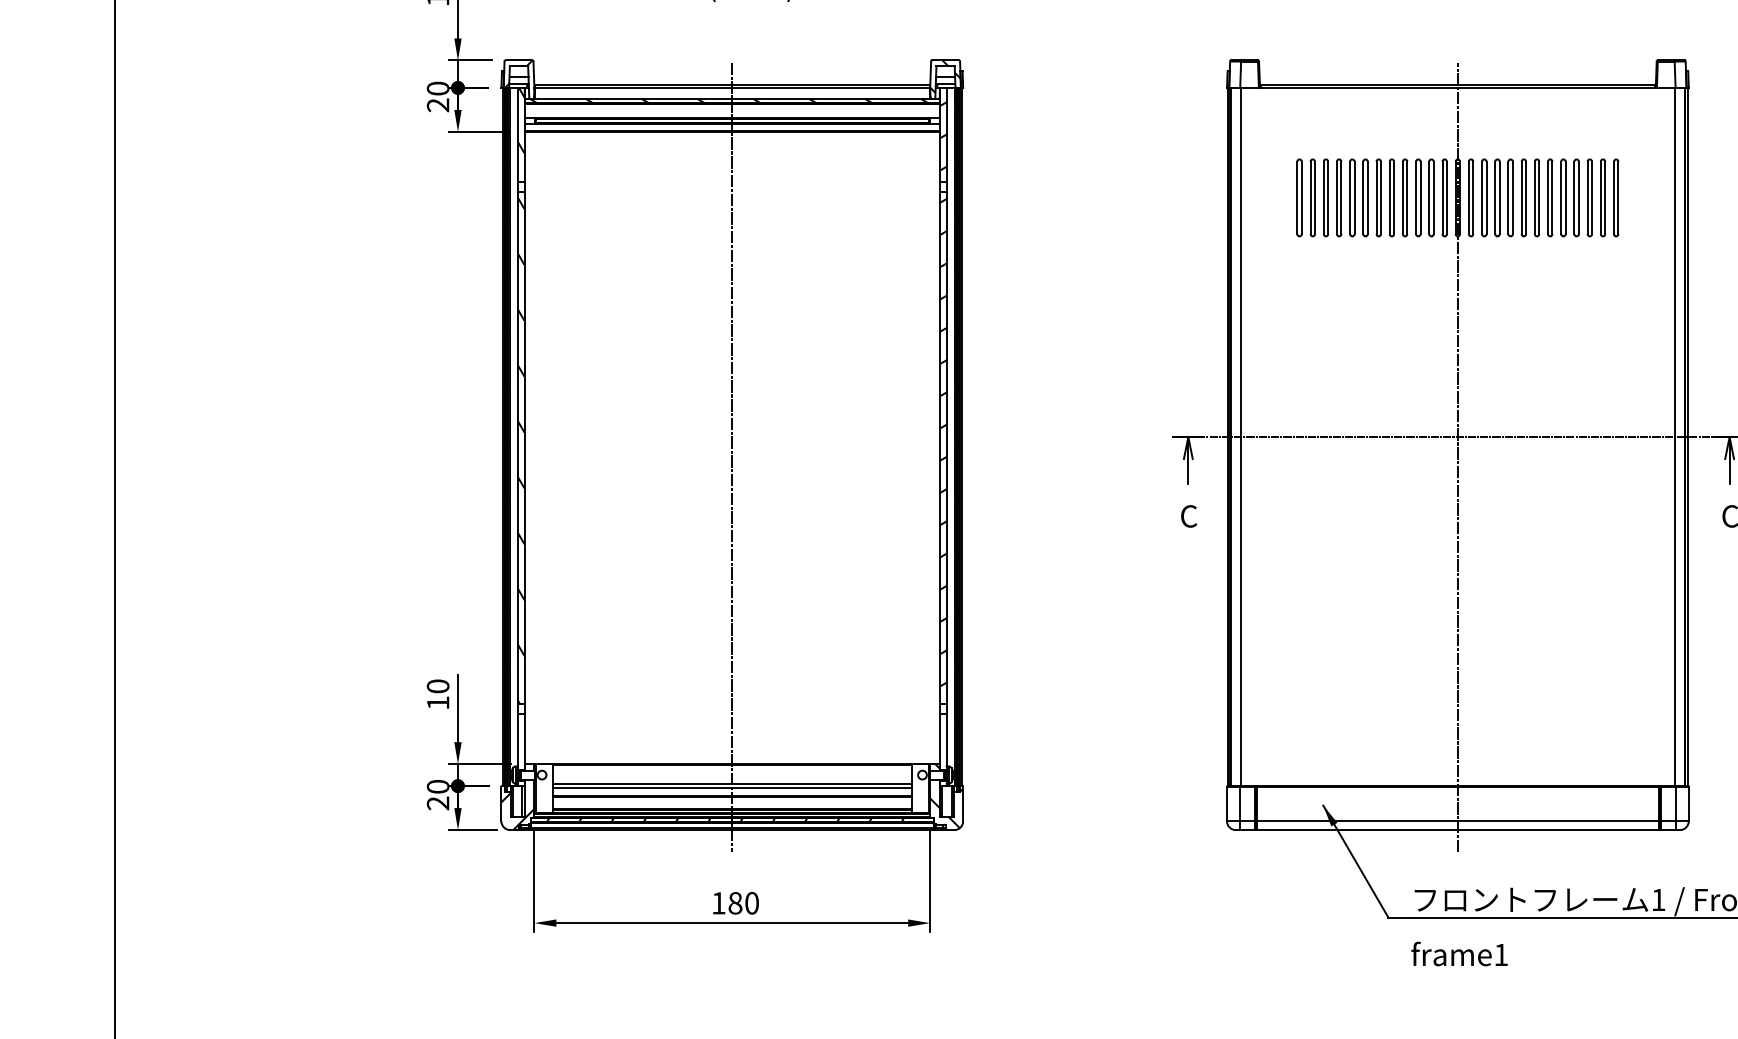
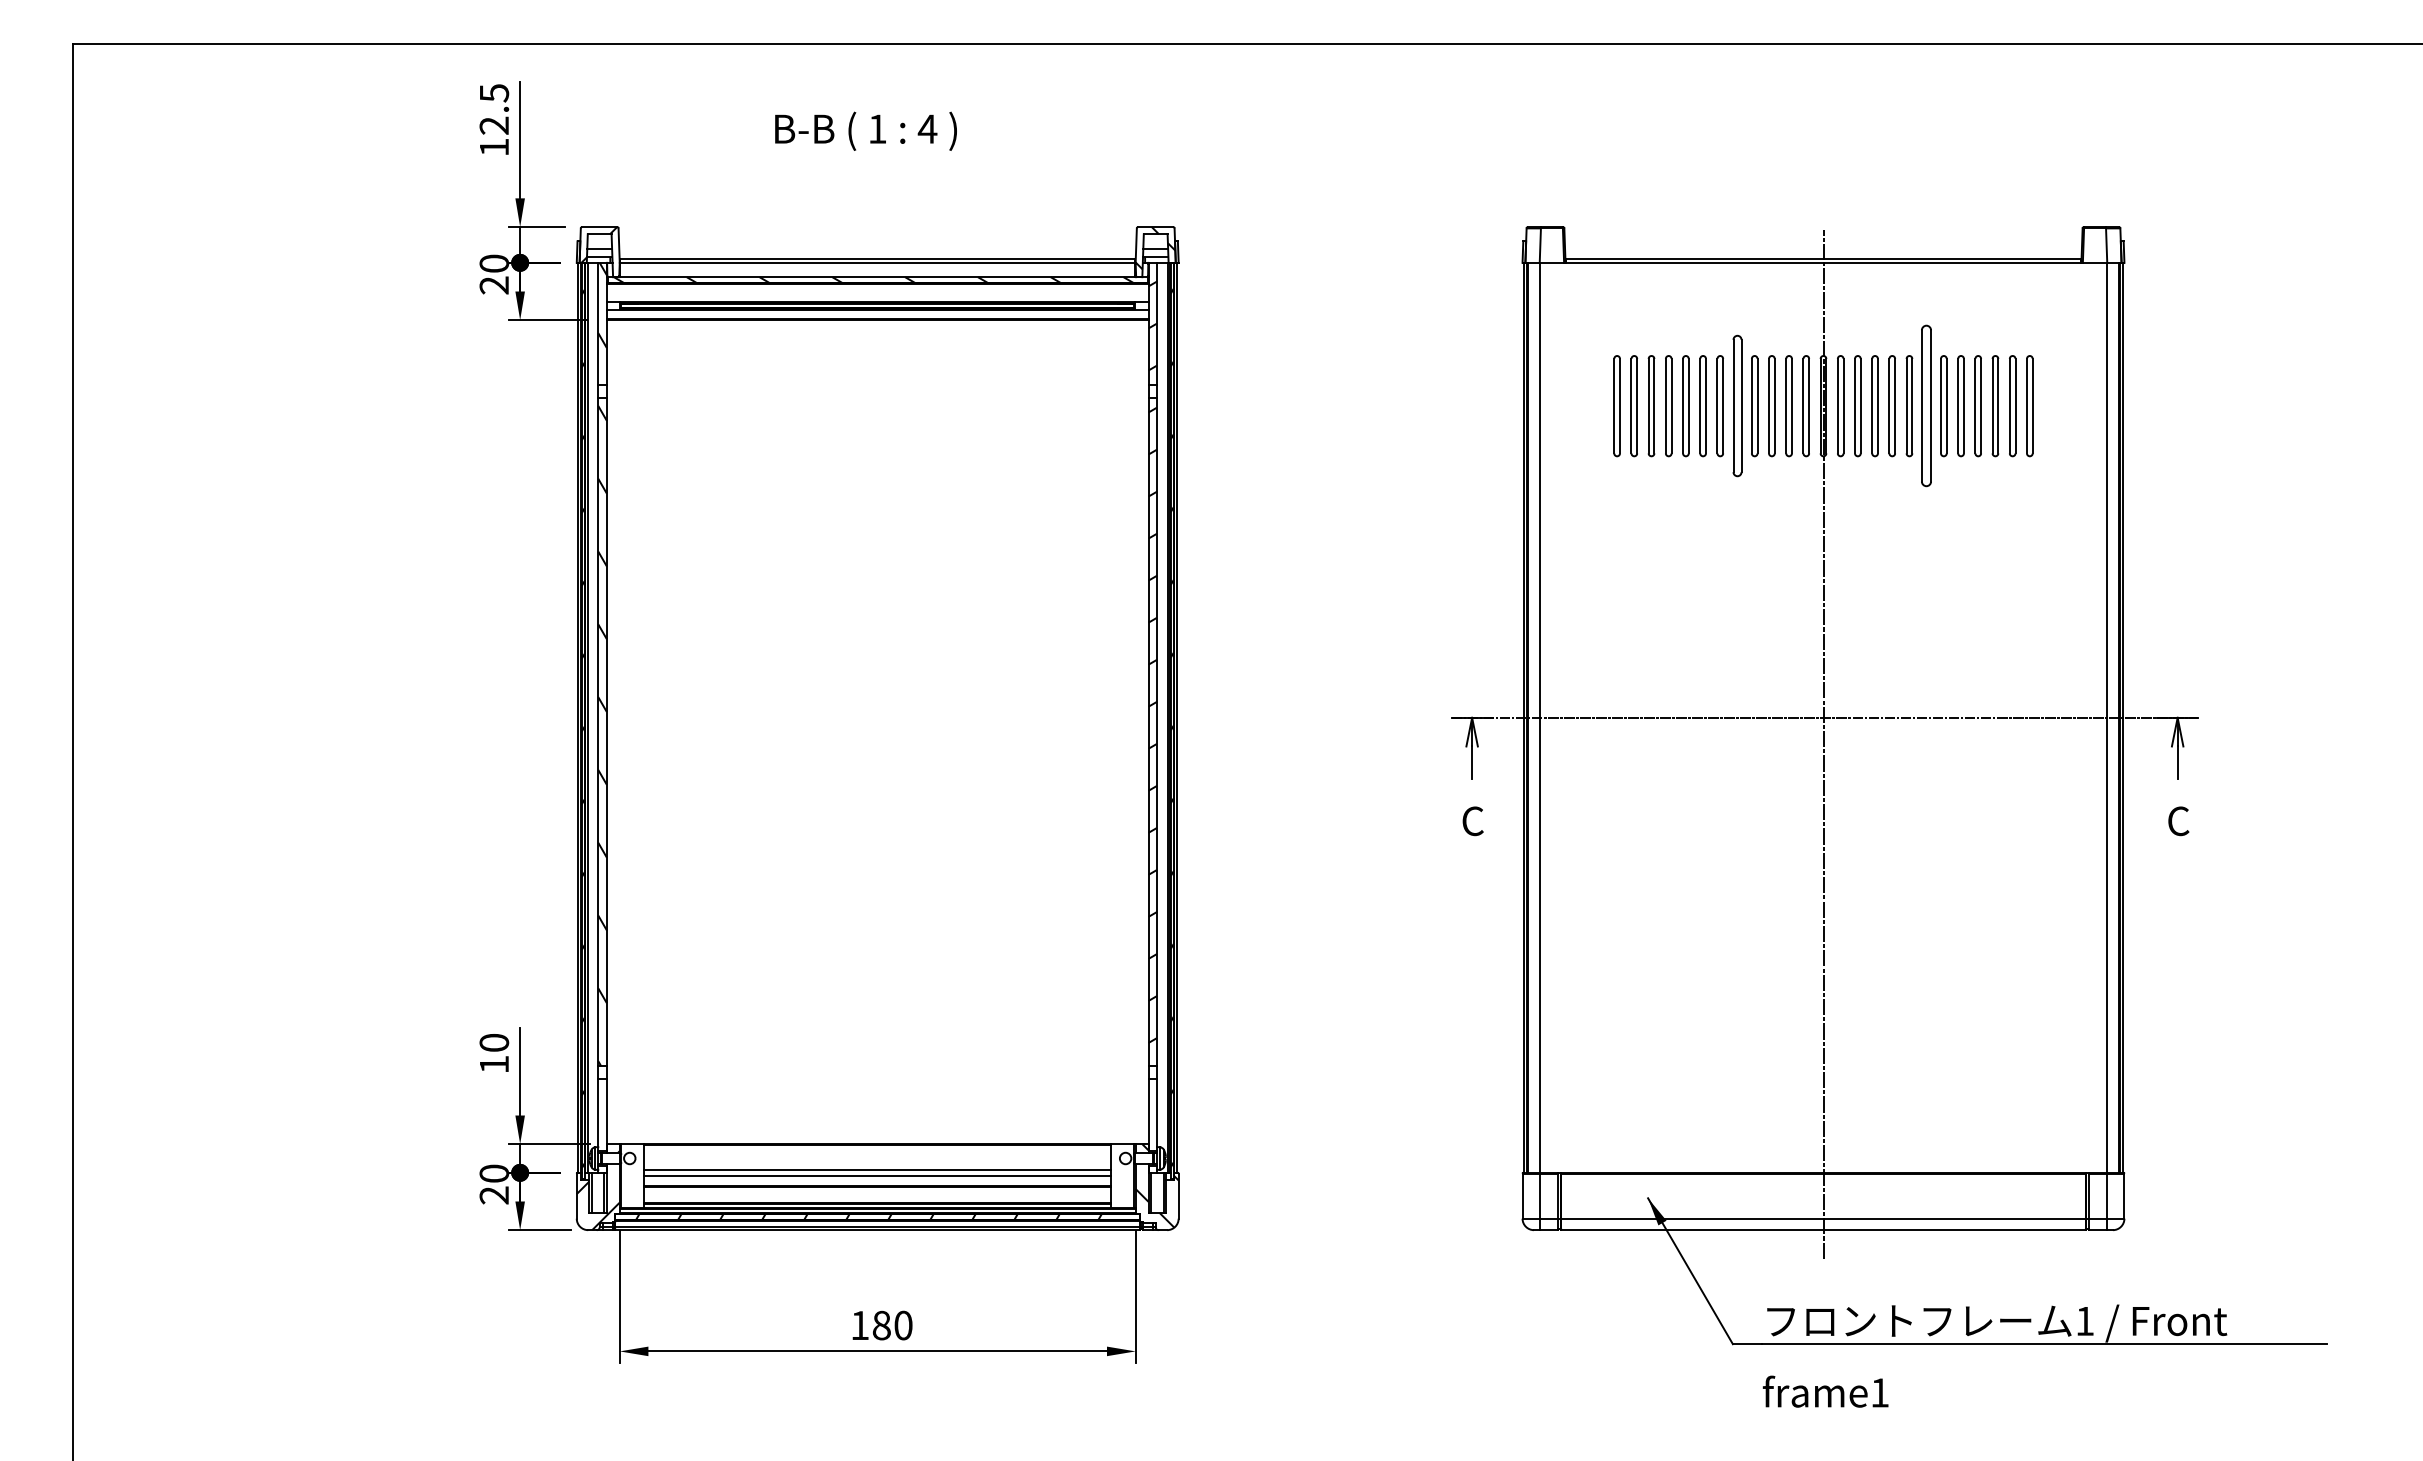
part: (1391, 198) -> (1737, 406), size x1.4
part: (1536, 198) -> (1926, 406), size x1.6
line: (732, 456) -> (877, 743), removed

